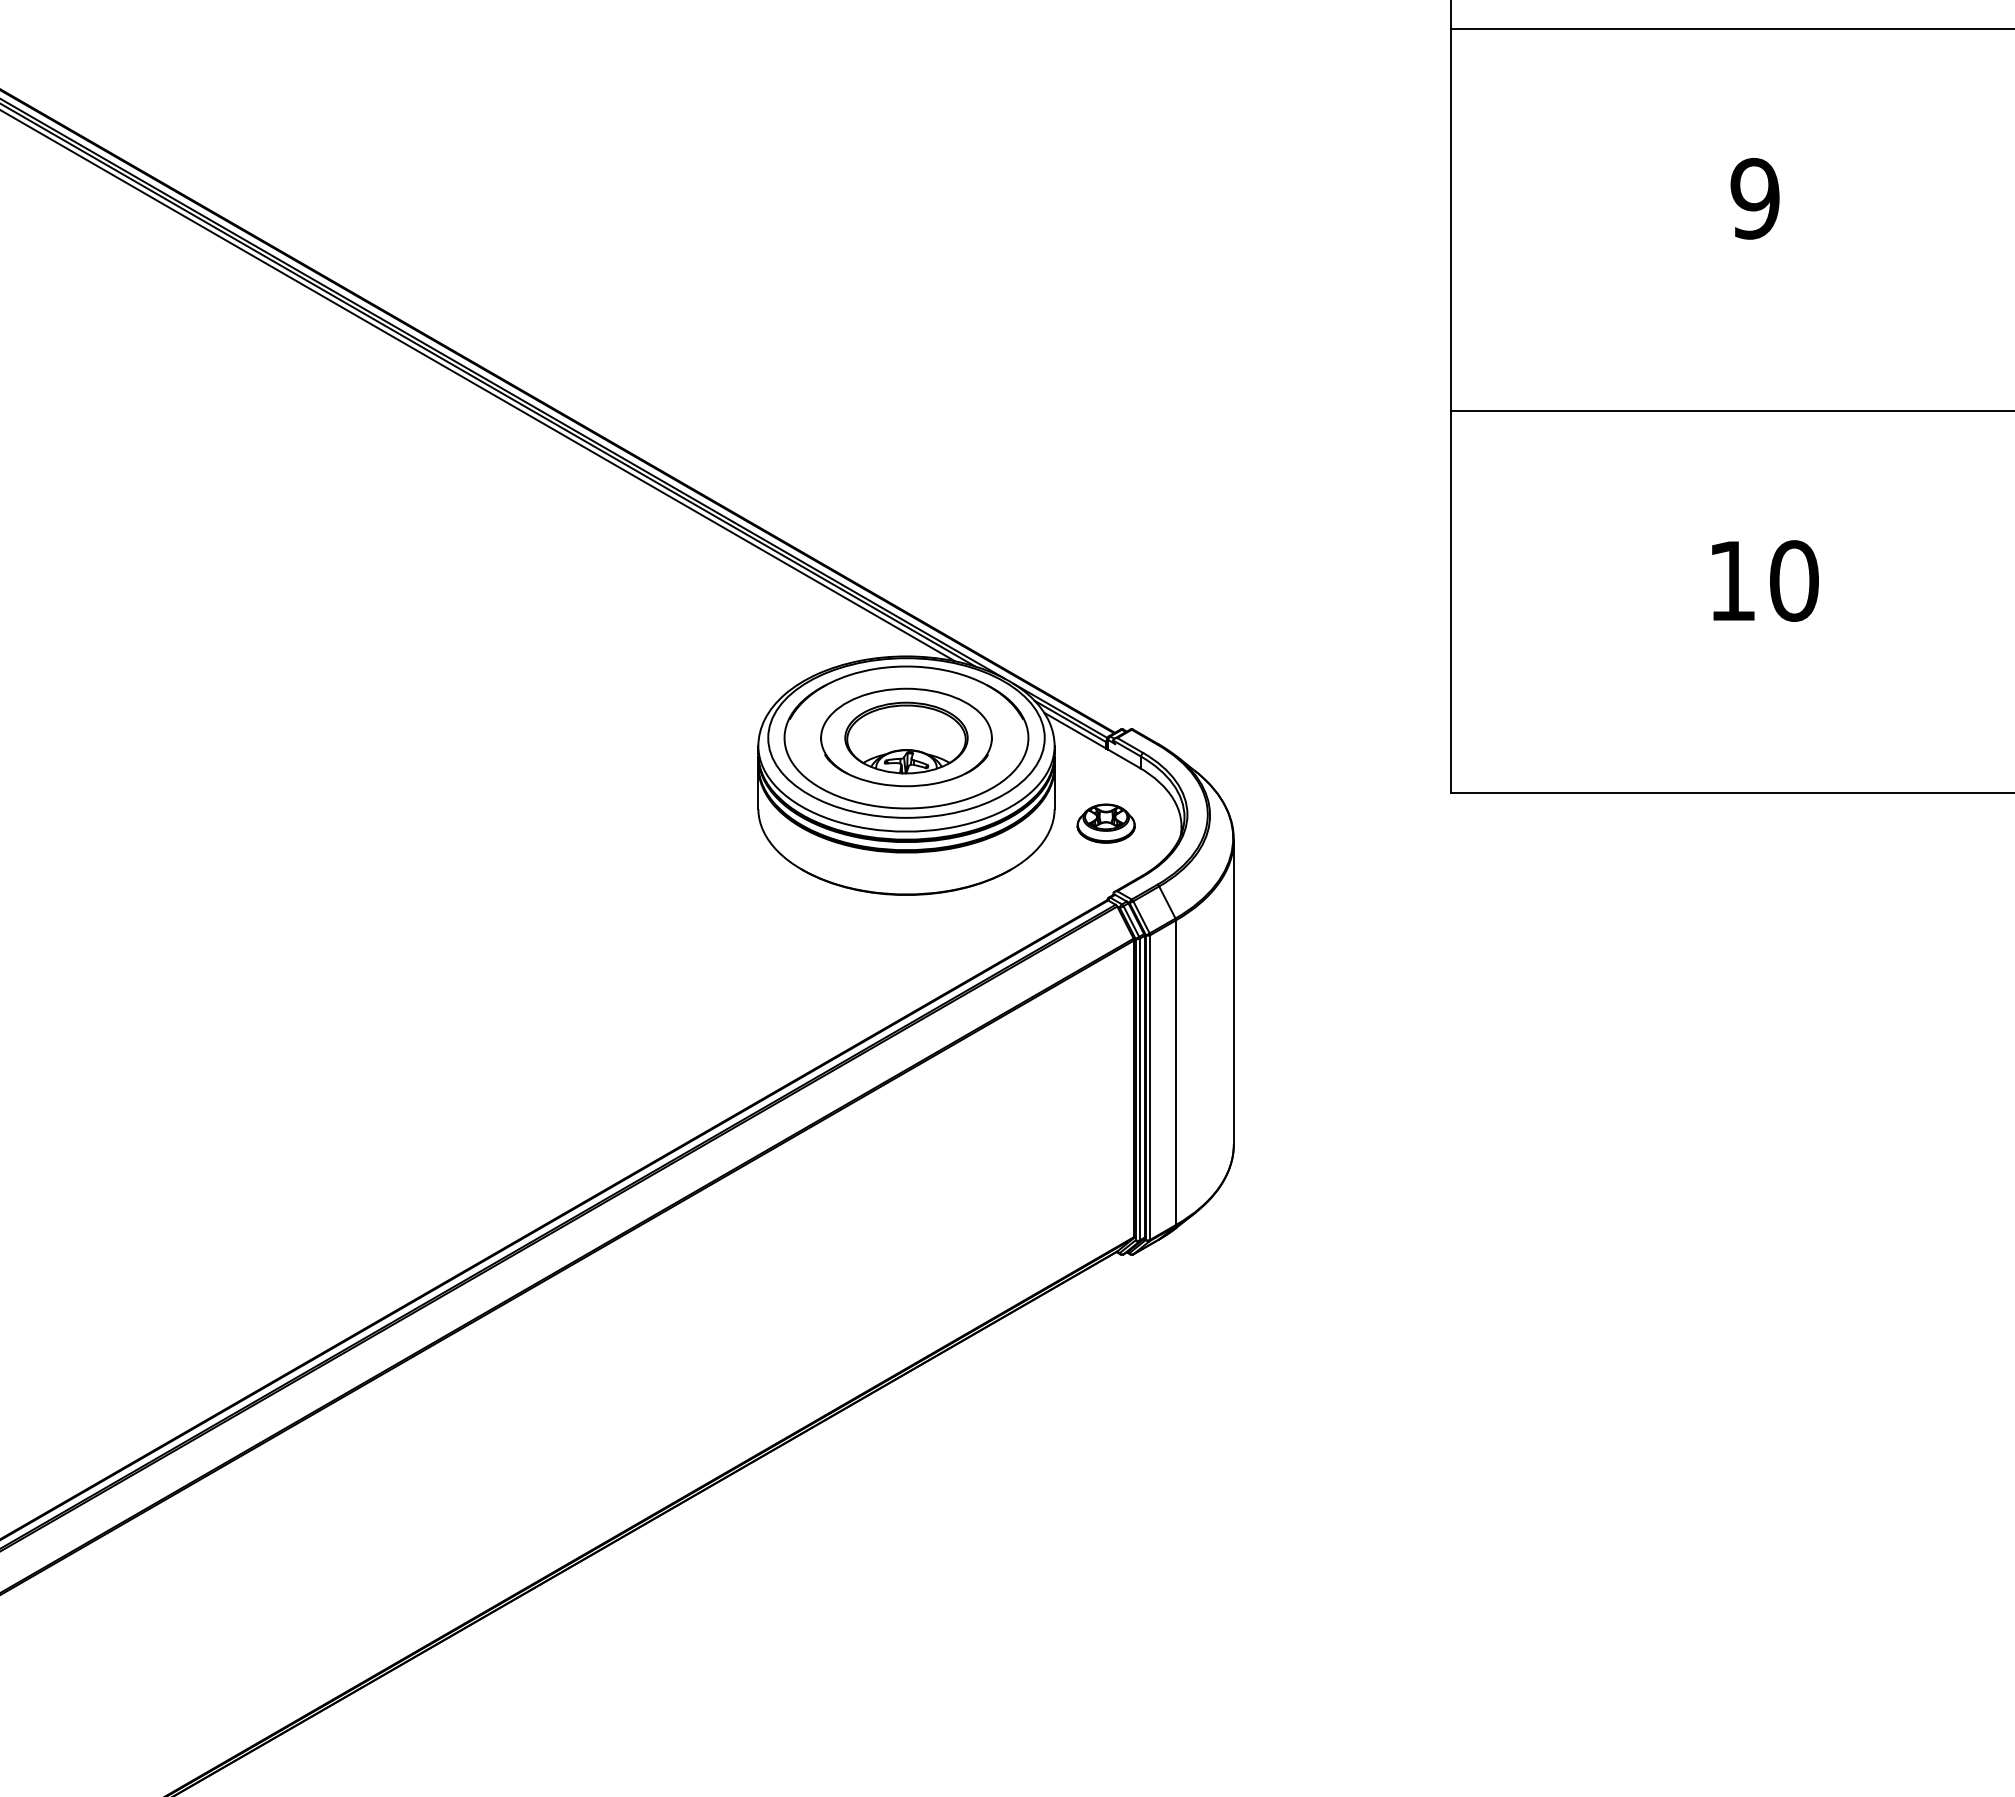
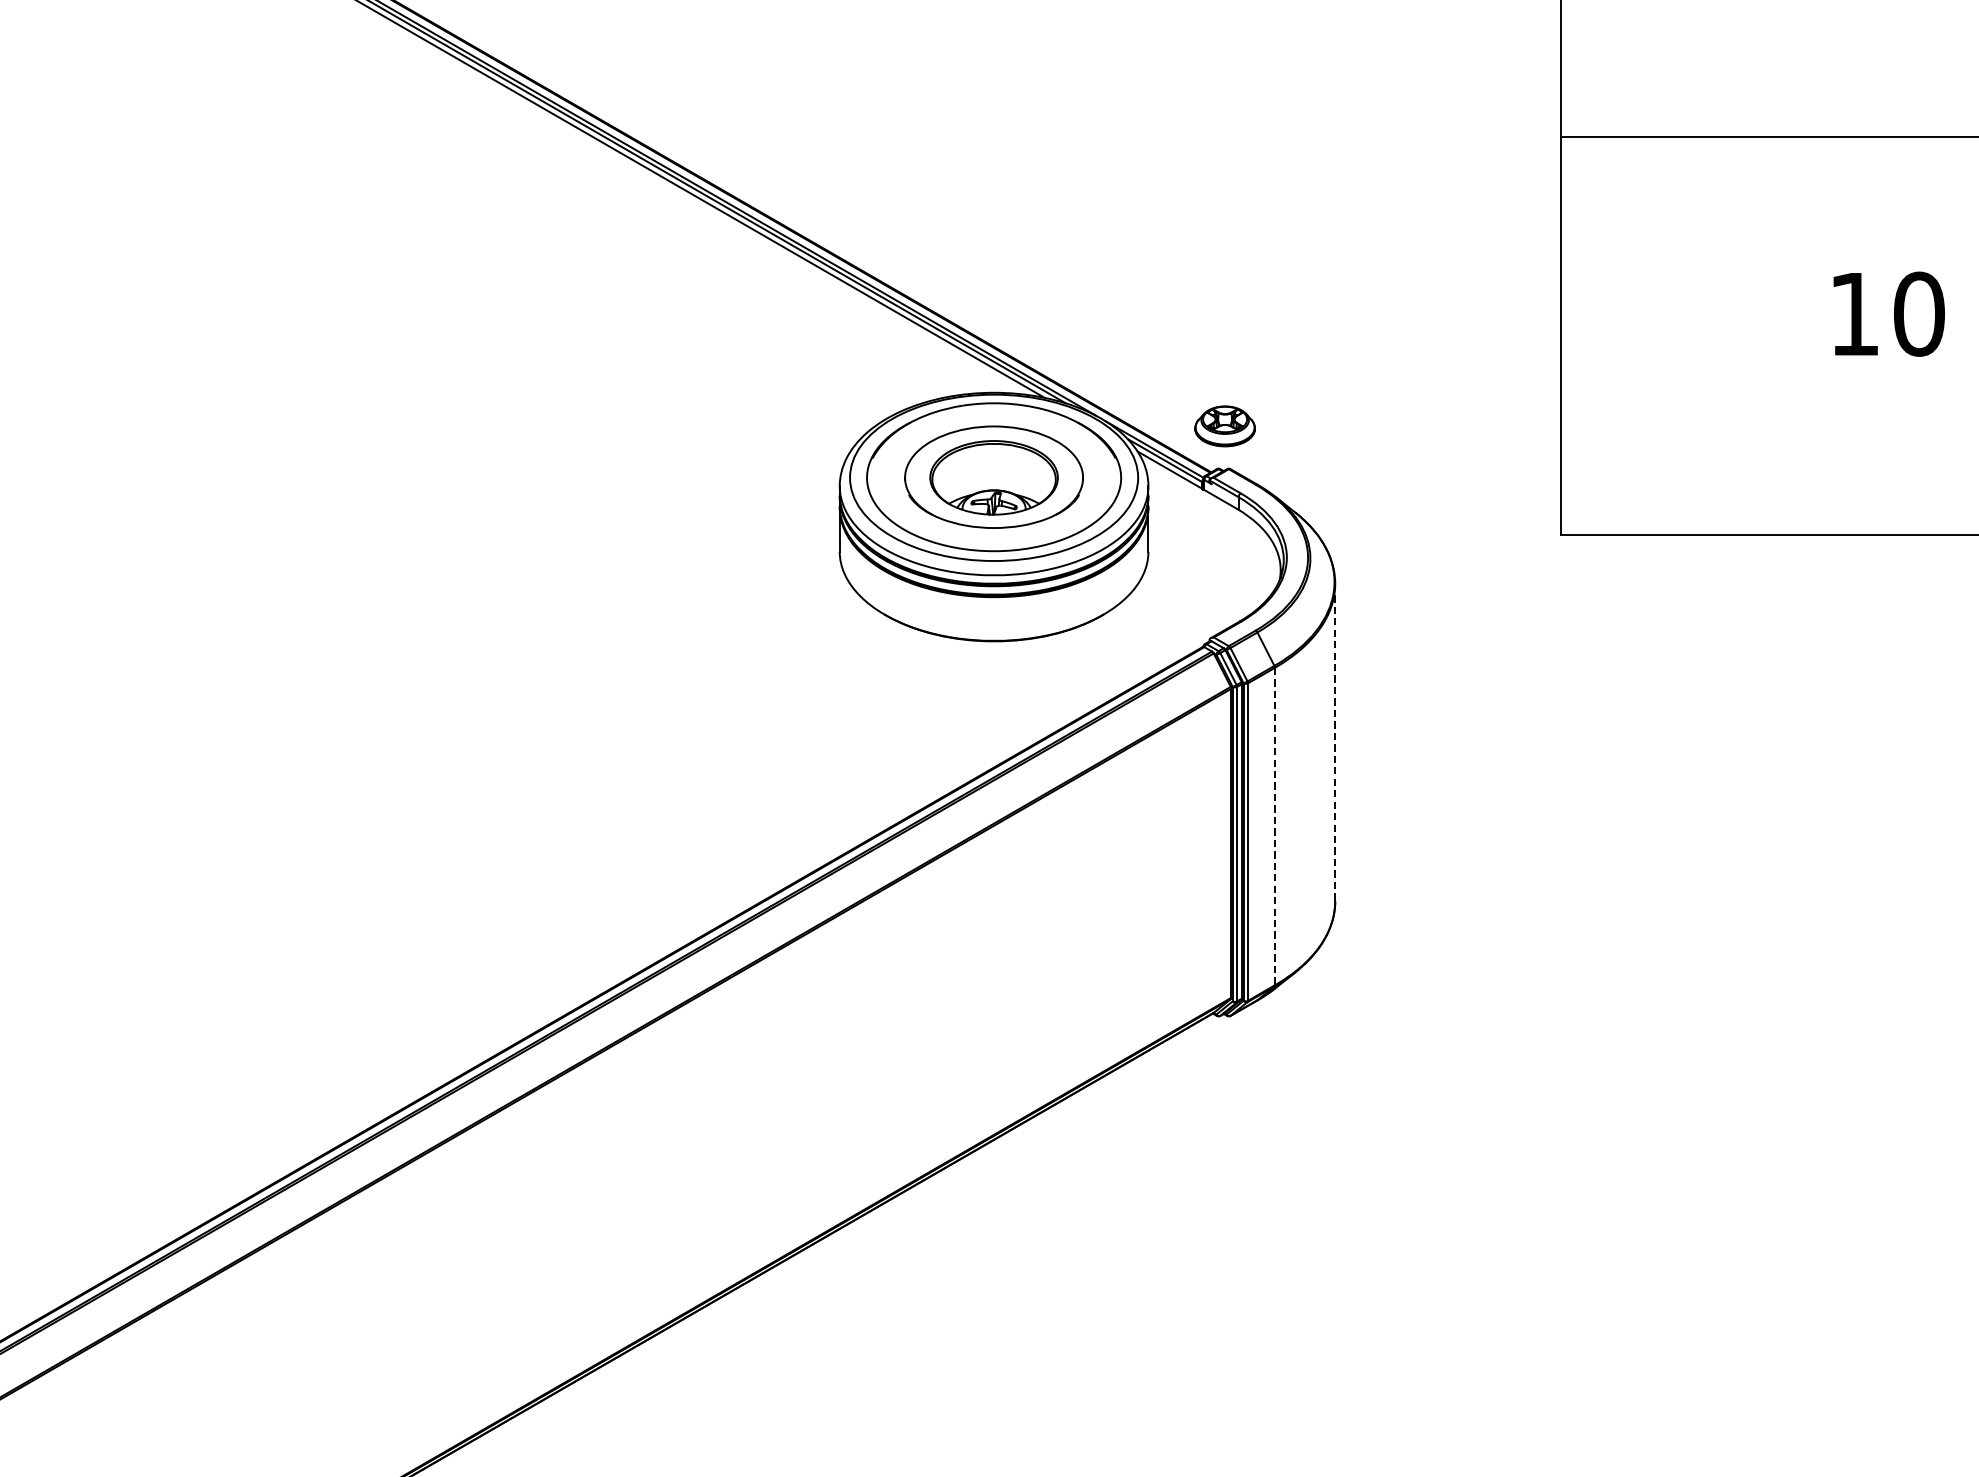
part: (1105, 823) -> (1224, 426), moved
line: (1233, 992) -> (1334, 743), solid -> dashed
line: (1176, 1073) -> (1275, 827), solid -> dashed

